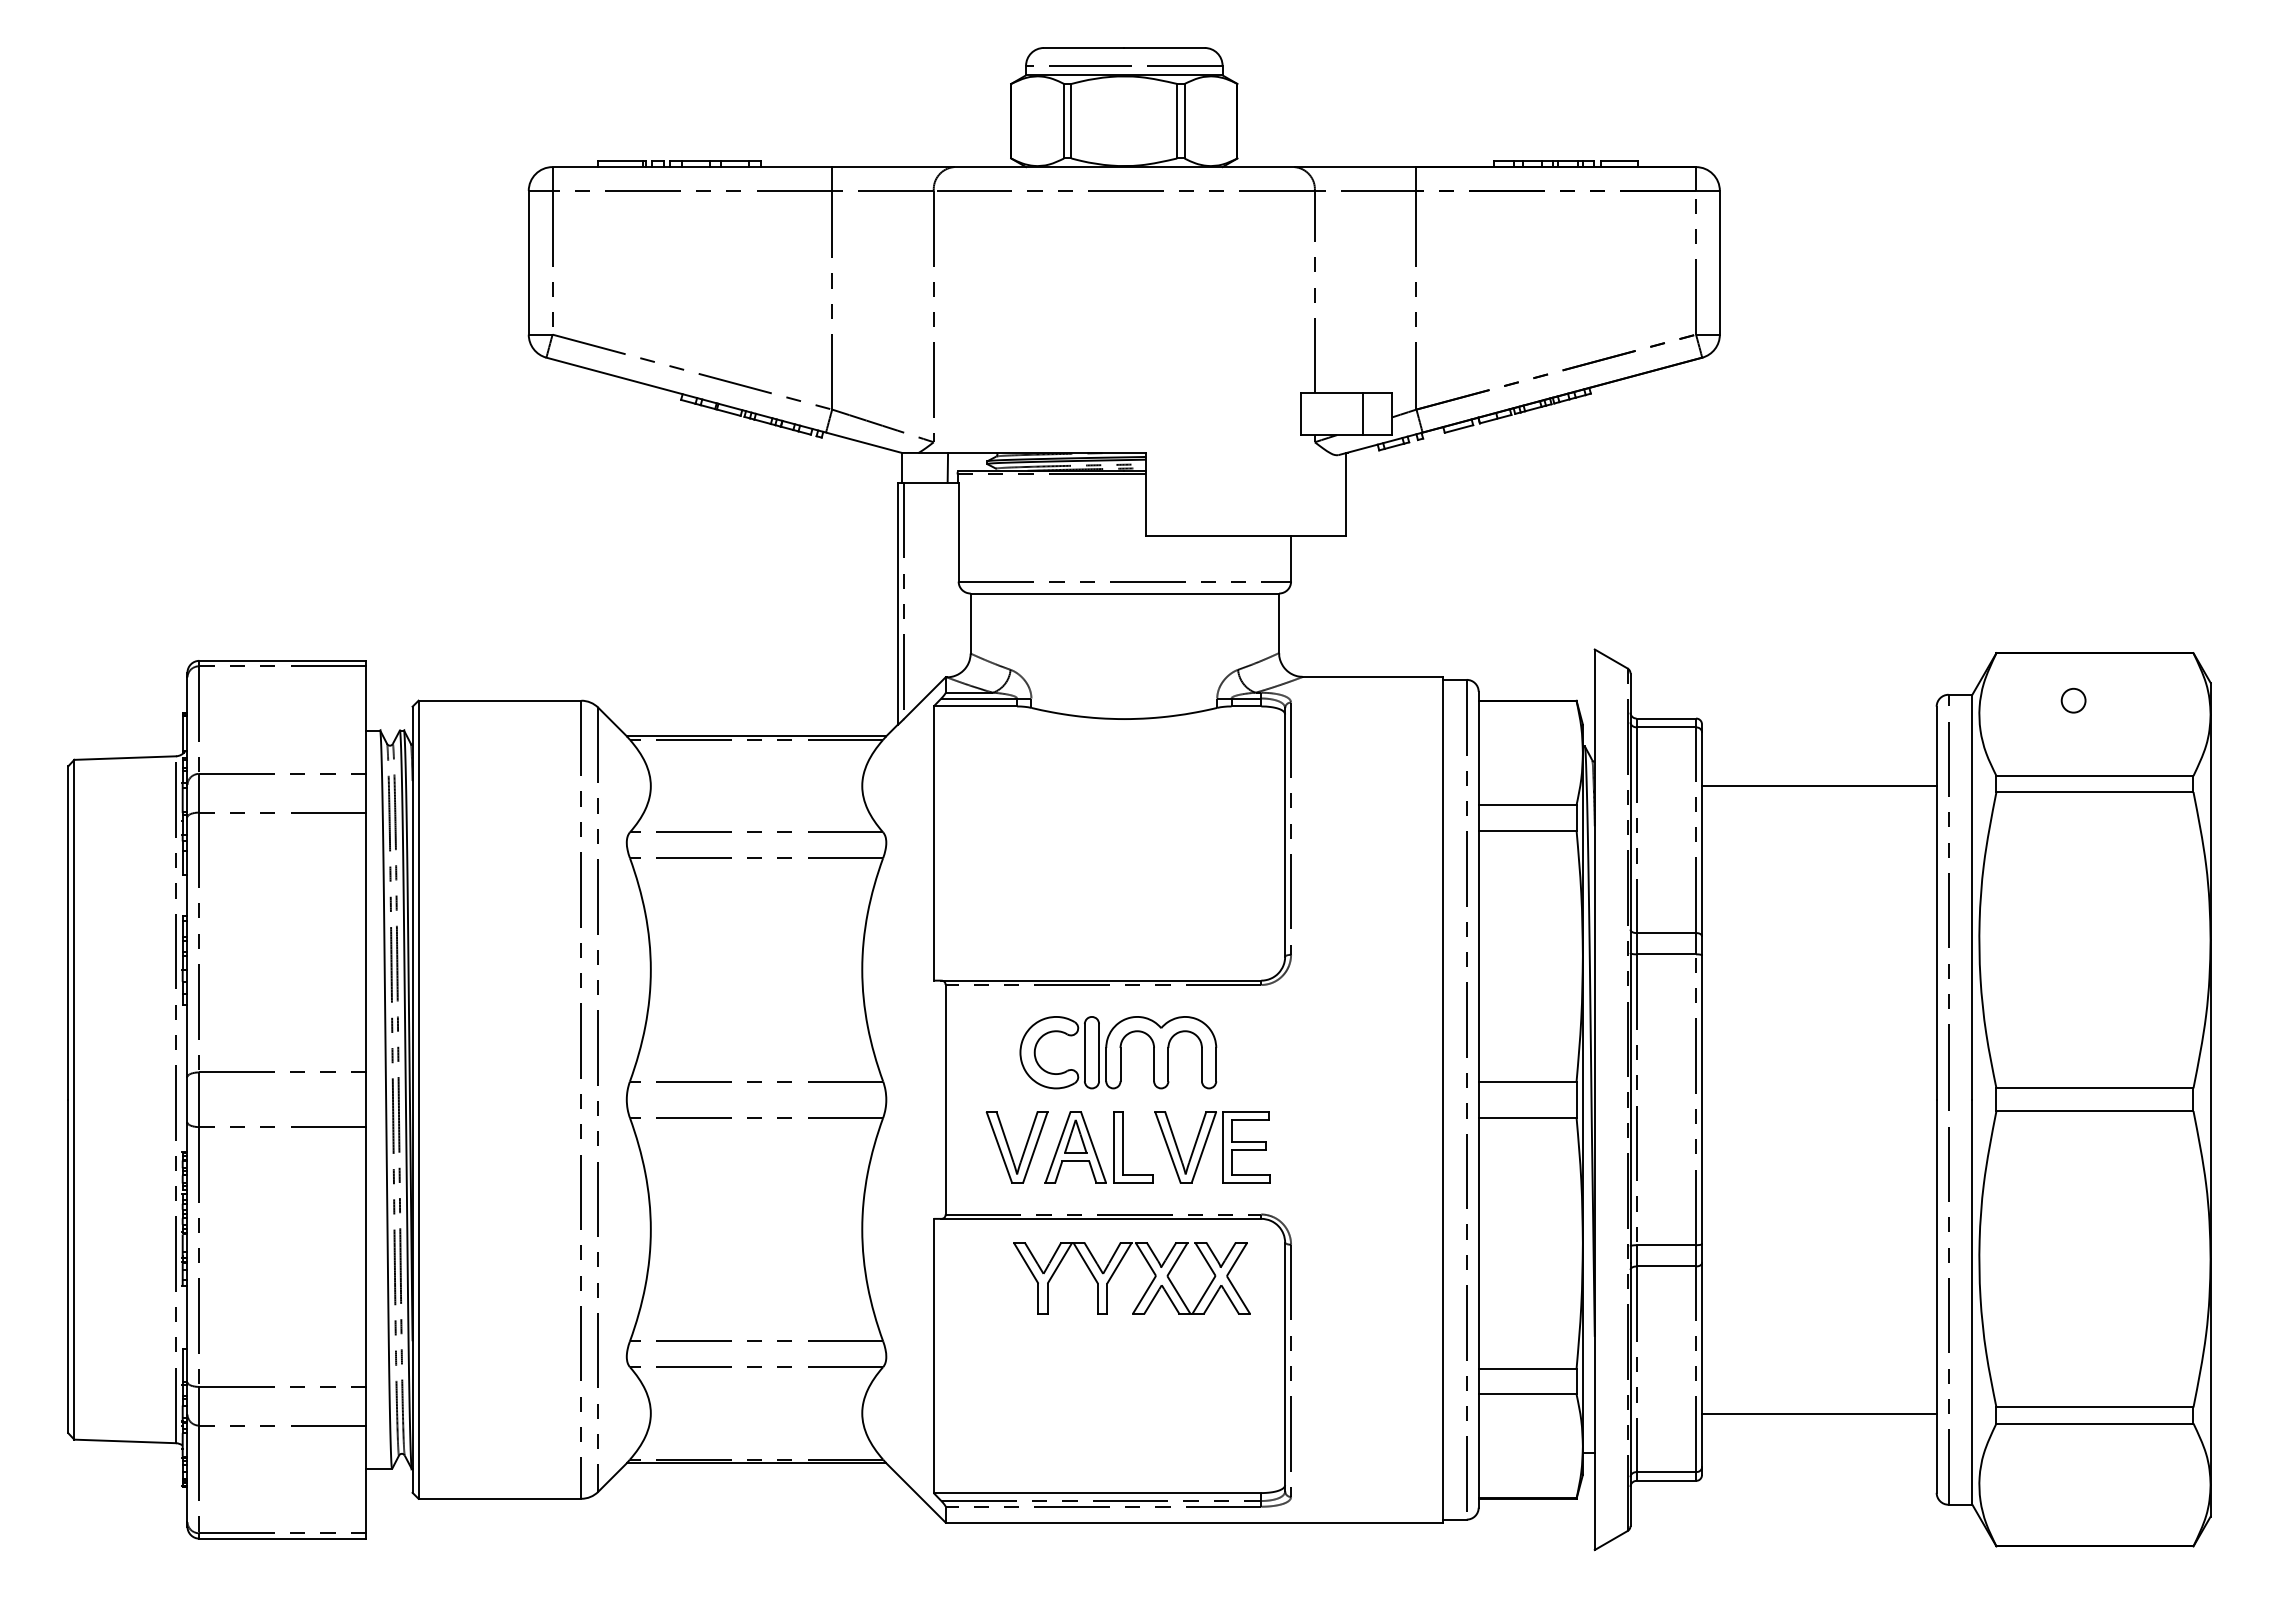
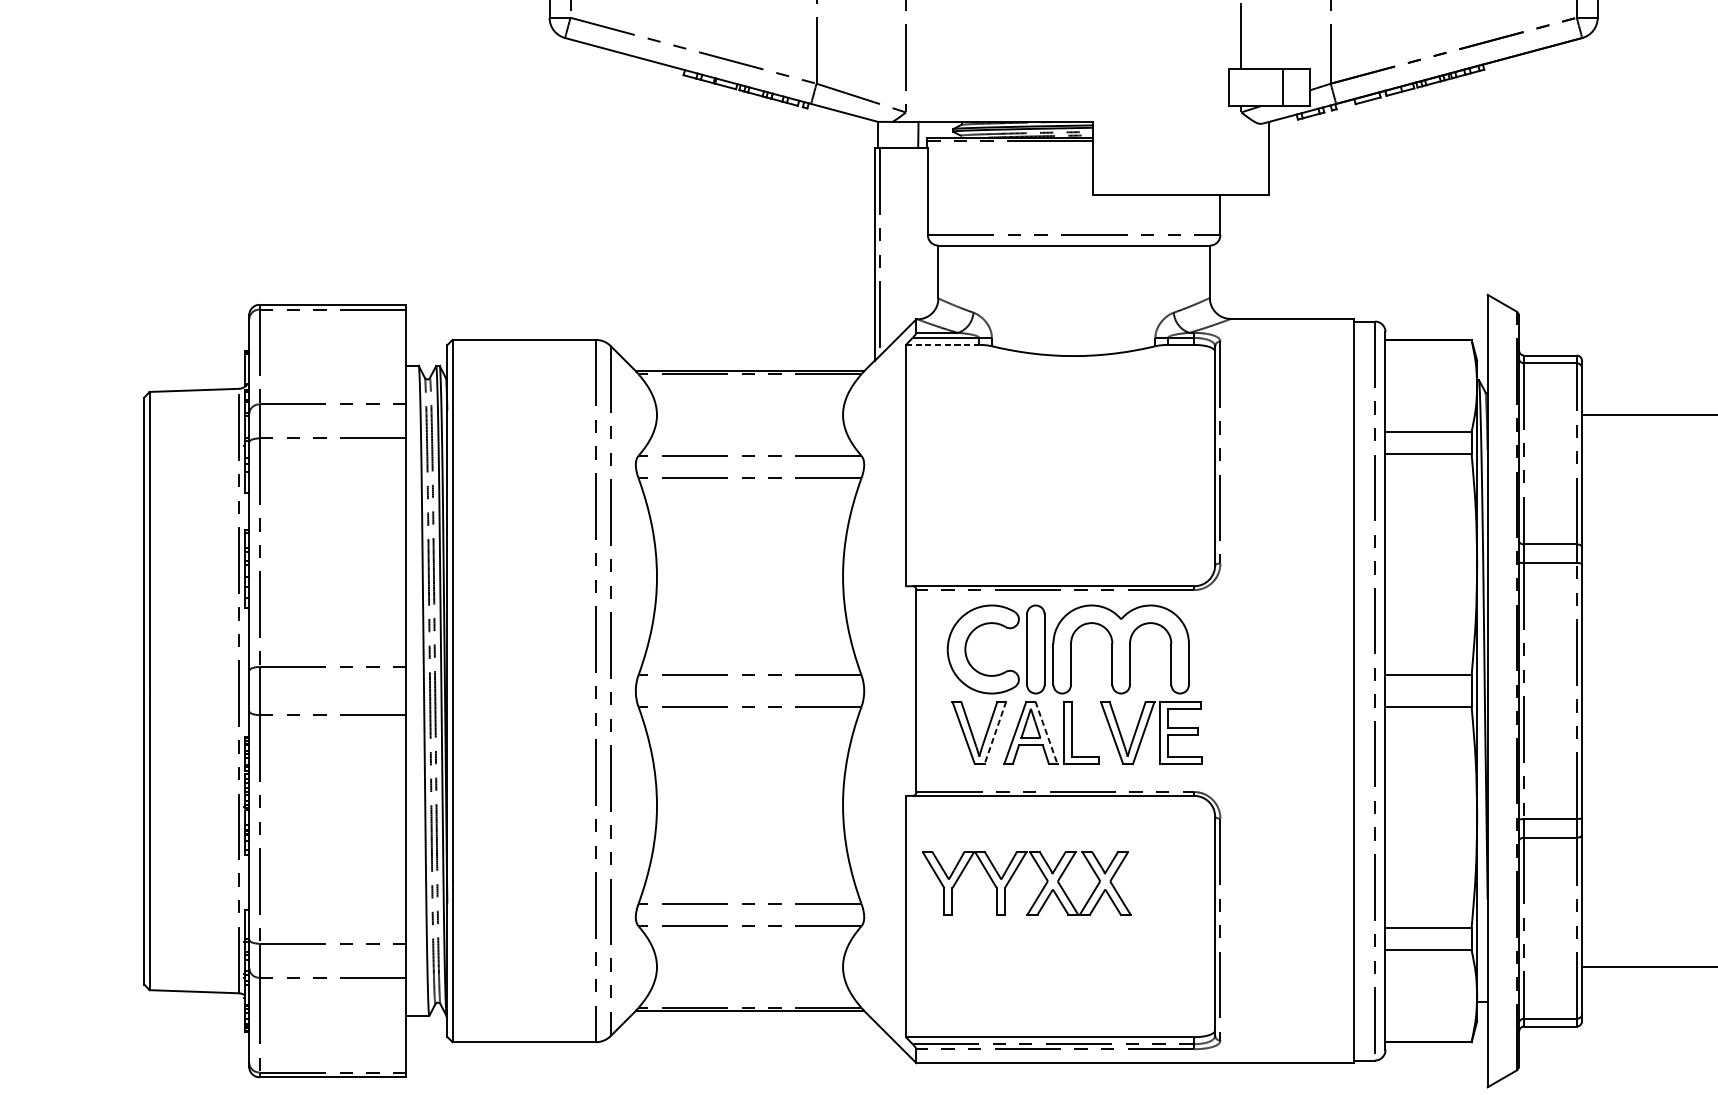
line: (975, 706) -> (942, 344), solid -> dashed
part: (1118, 1052) -> (1068, 649), size x1.4
line: (1035, 1147) -> (995, 733), solid -> dashed
line: (1093, 1147) -> (1046, 733), solid -> dashed
part: (1116, 1270) -> (1013, 876), moved

